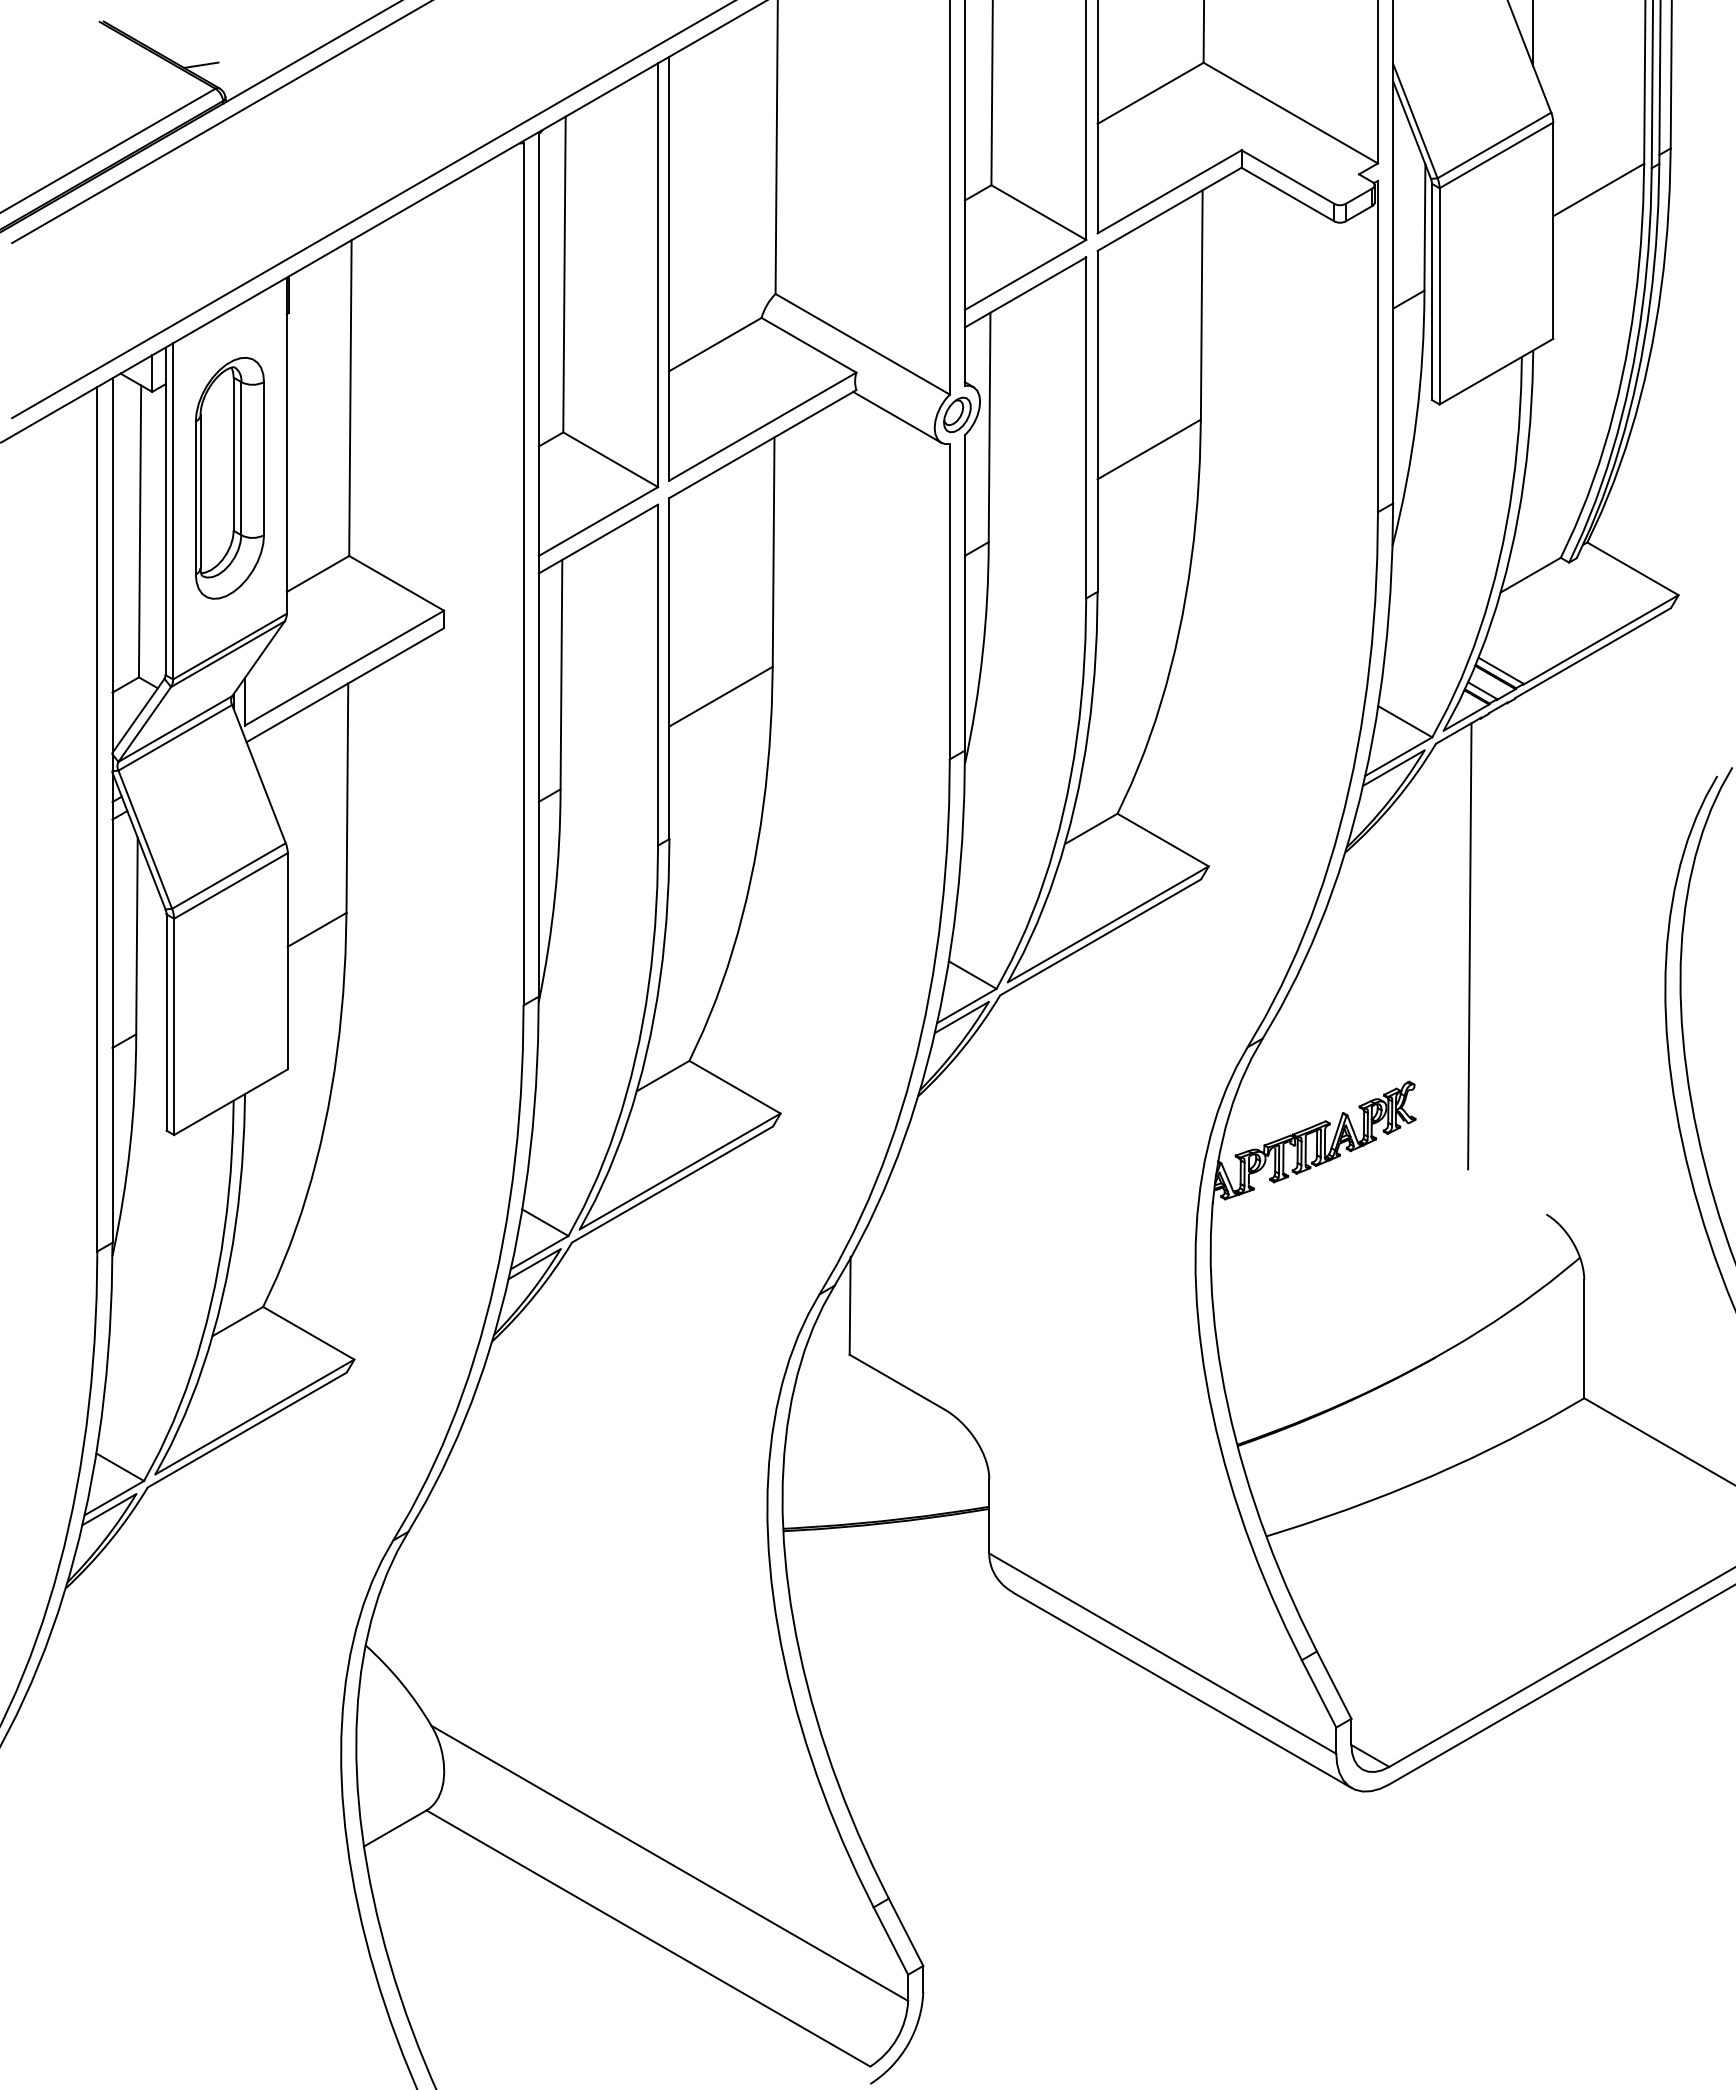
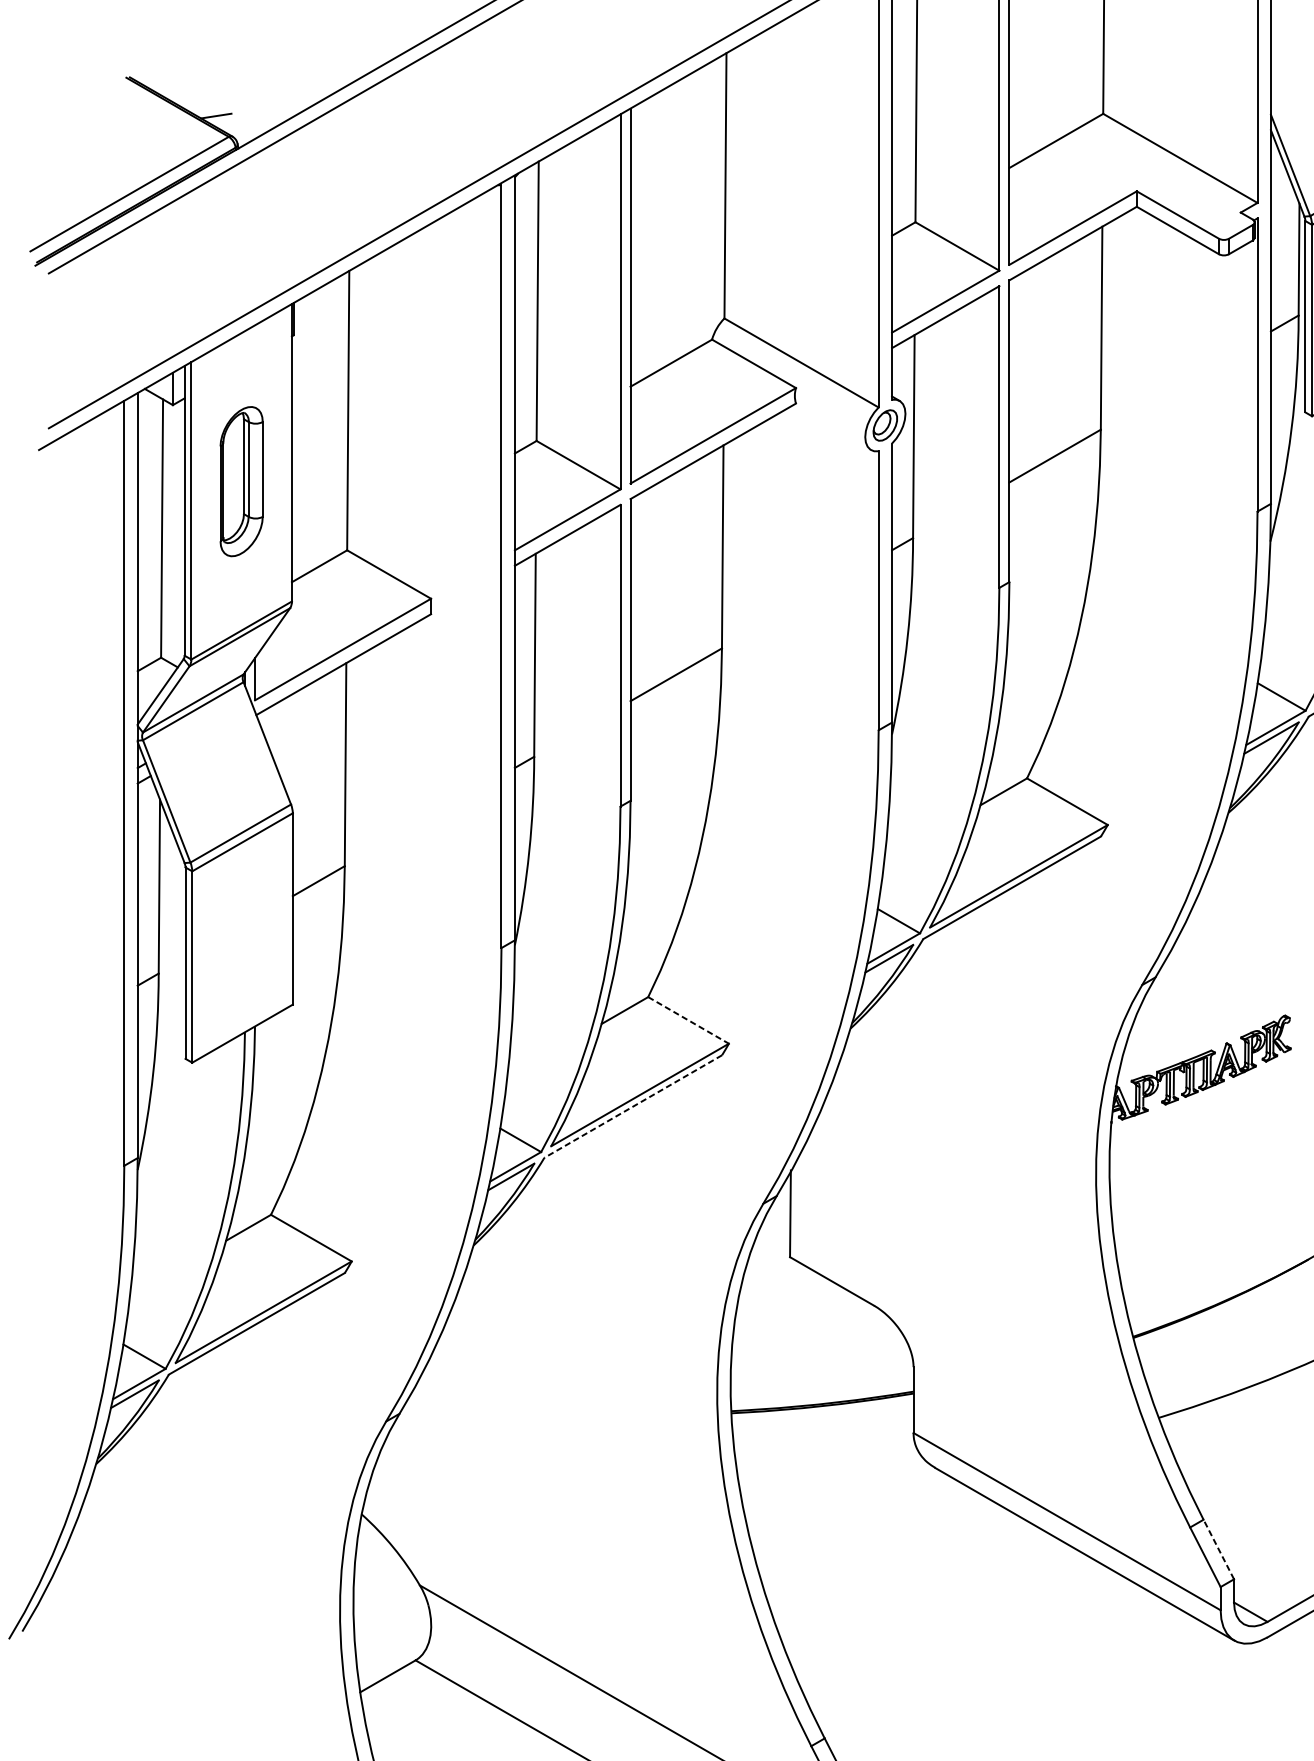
line: (897, 416) -> (832, 426), removed
part: (229, 478) -> (241, 481), size x0.7
line: (735, 1087) -> (689, 1020), solid -> dashed
line: (672, 1184) -> (633, 1106), solid -> dashed
line: (1334, 1685) -> (1219, 1549), solid -> dashed

